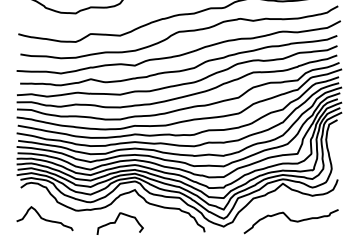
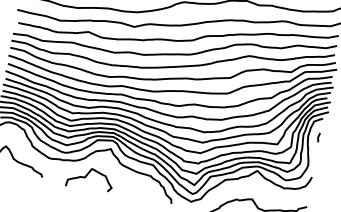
line: (336, 139) -> (318, 137), added

